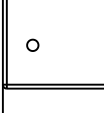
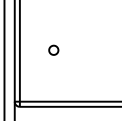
part: (32, 44) -> (53, 49), size x0.62

